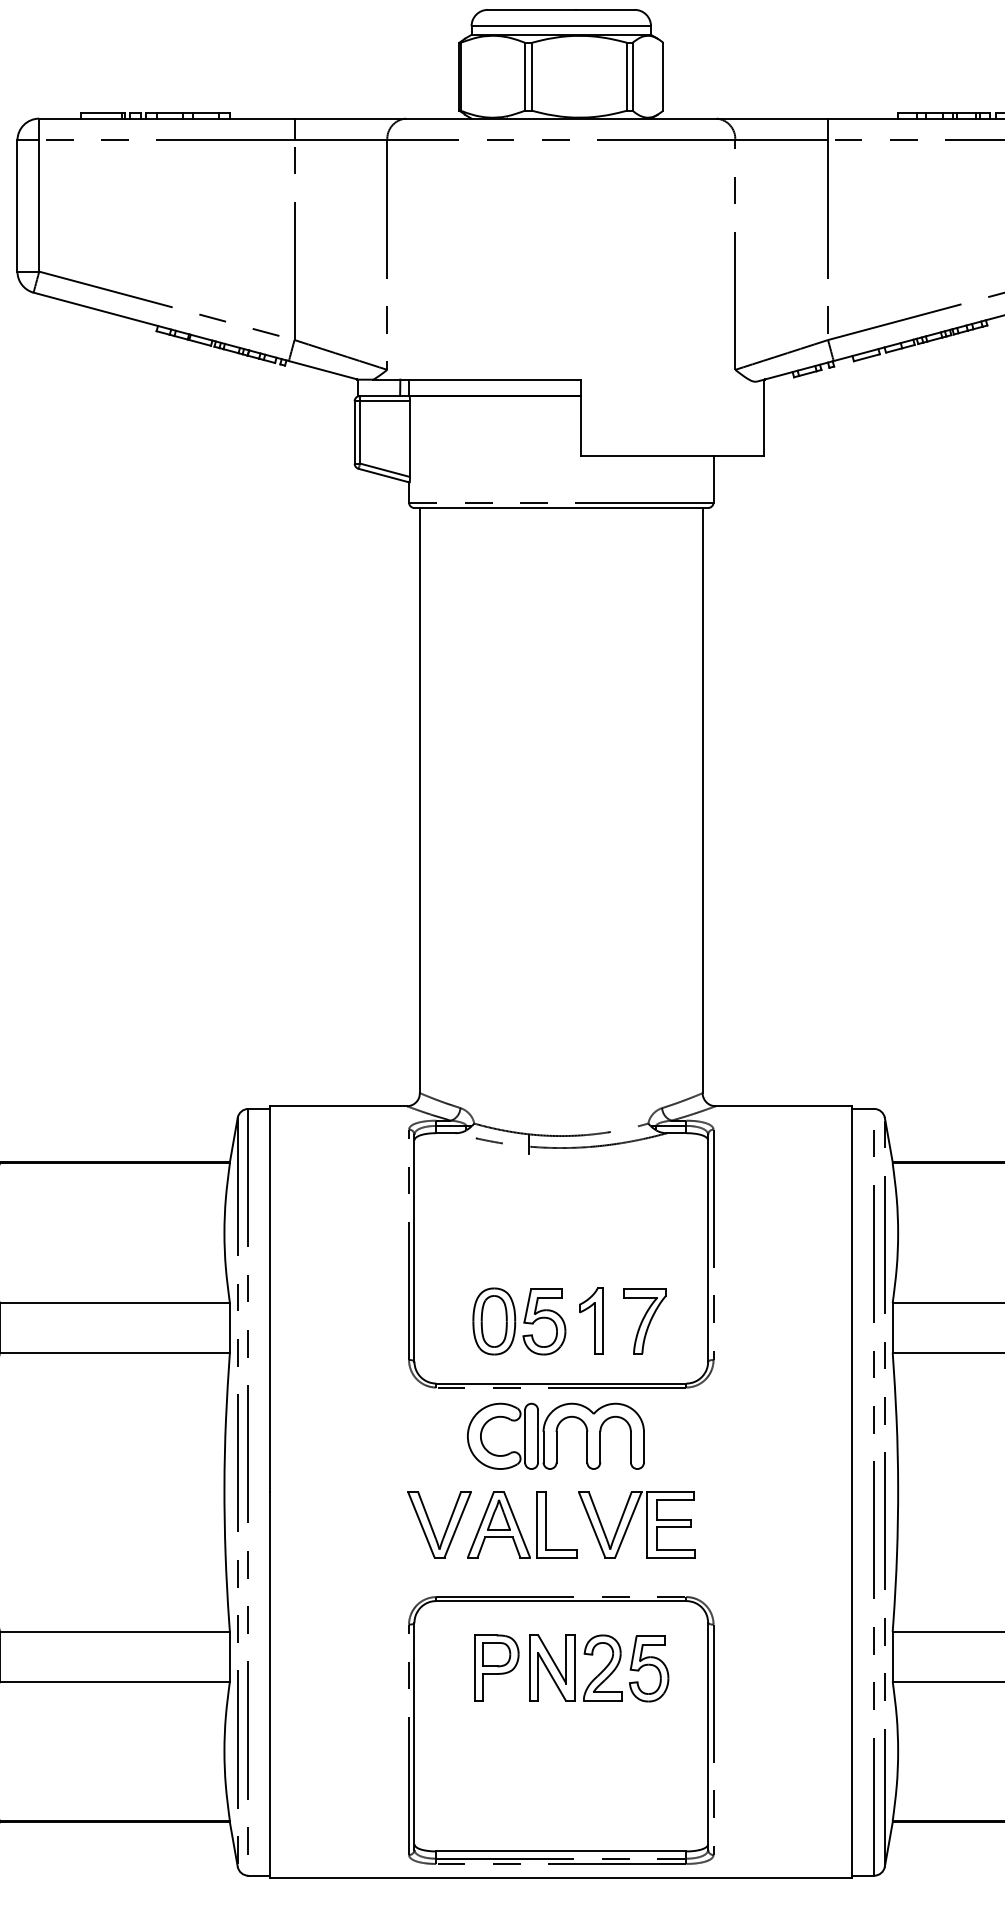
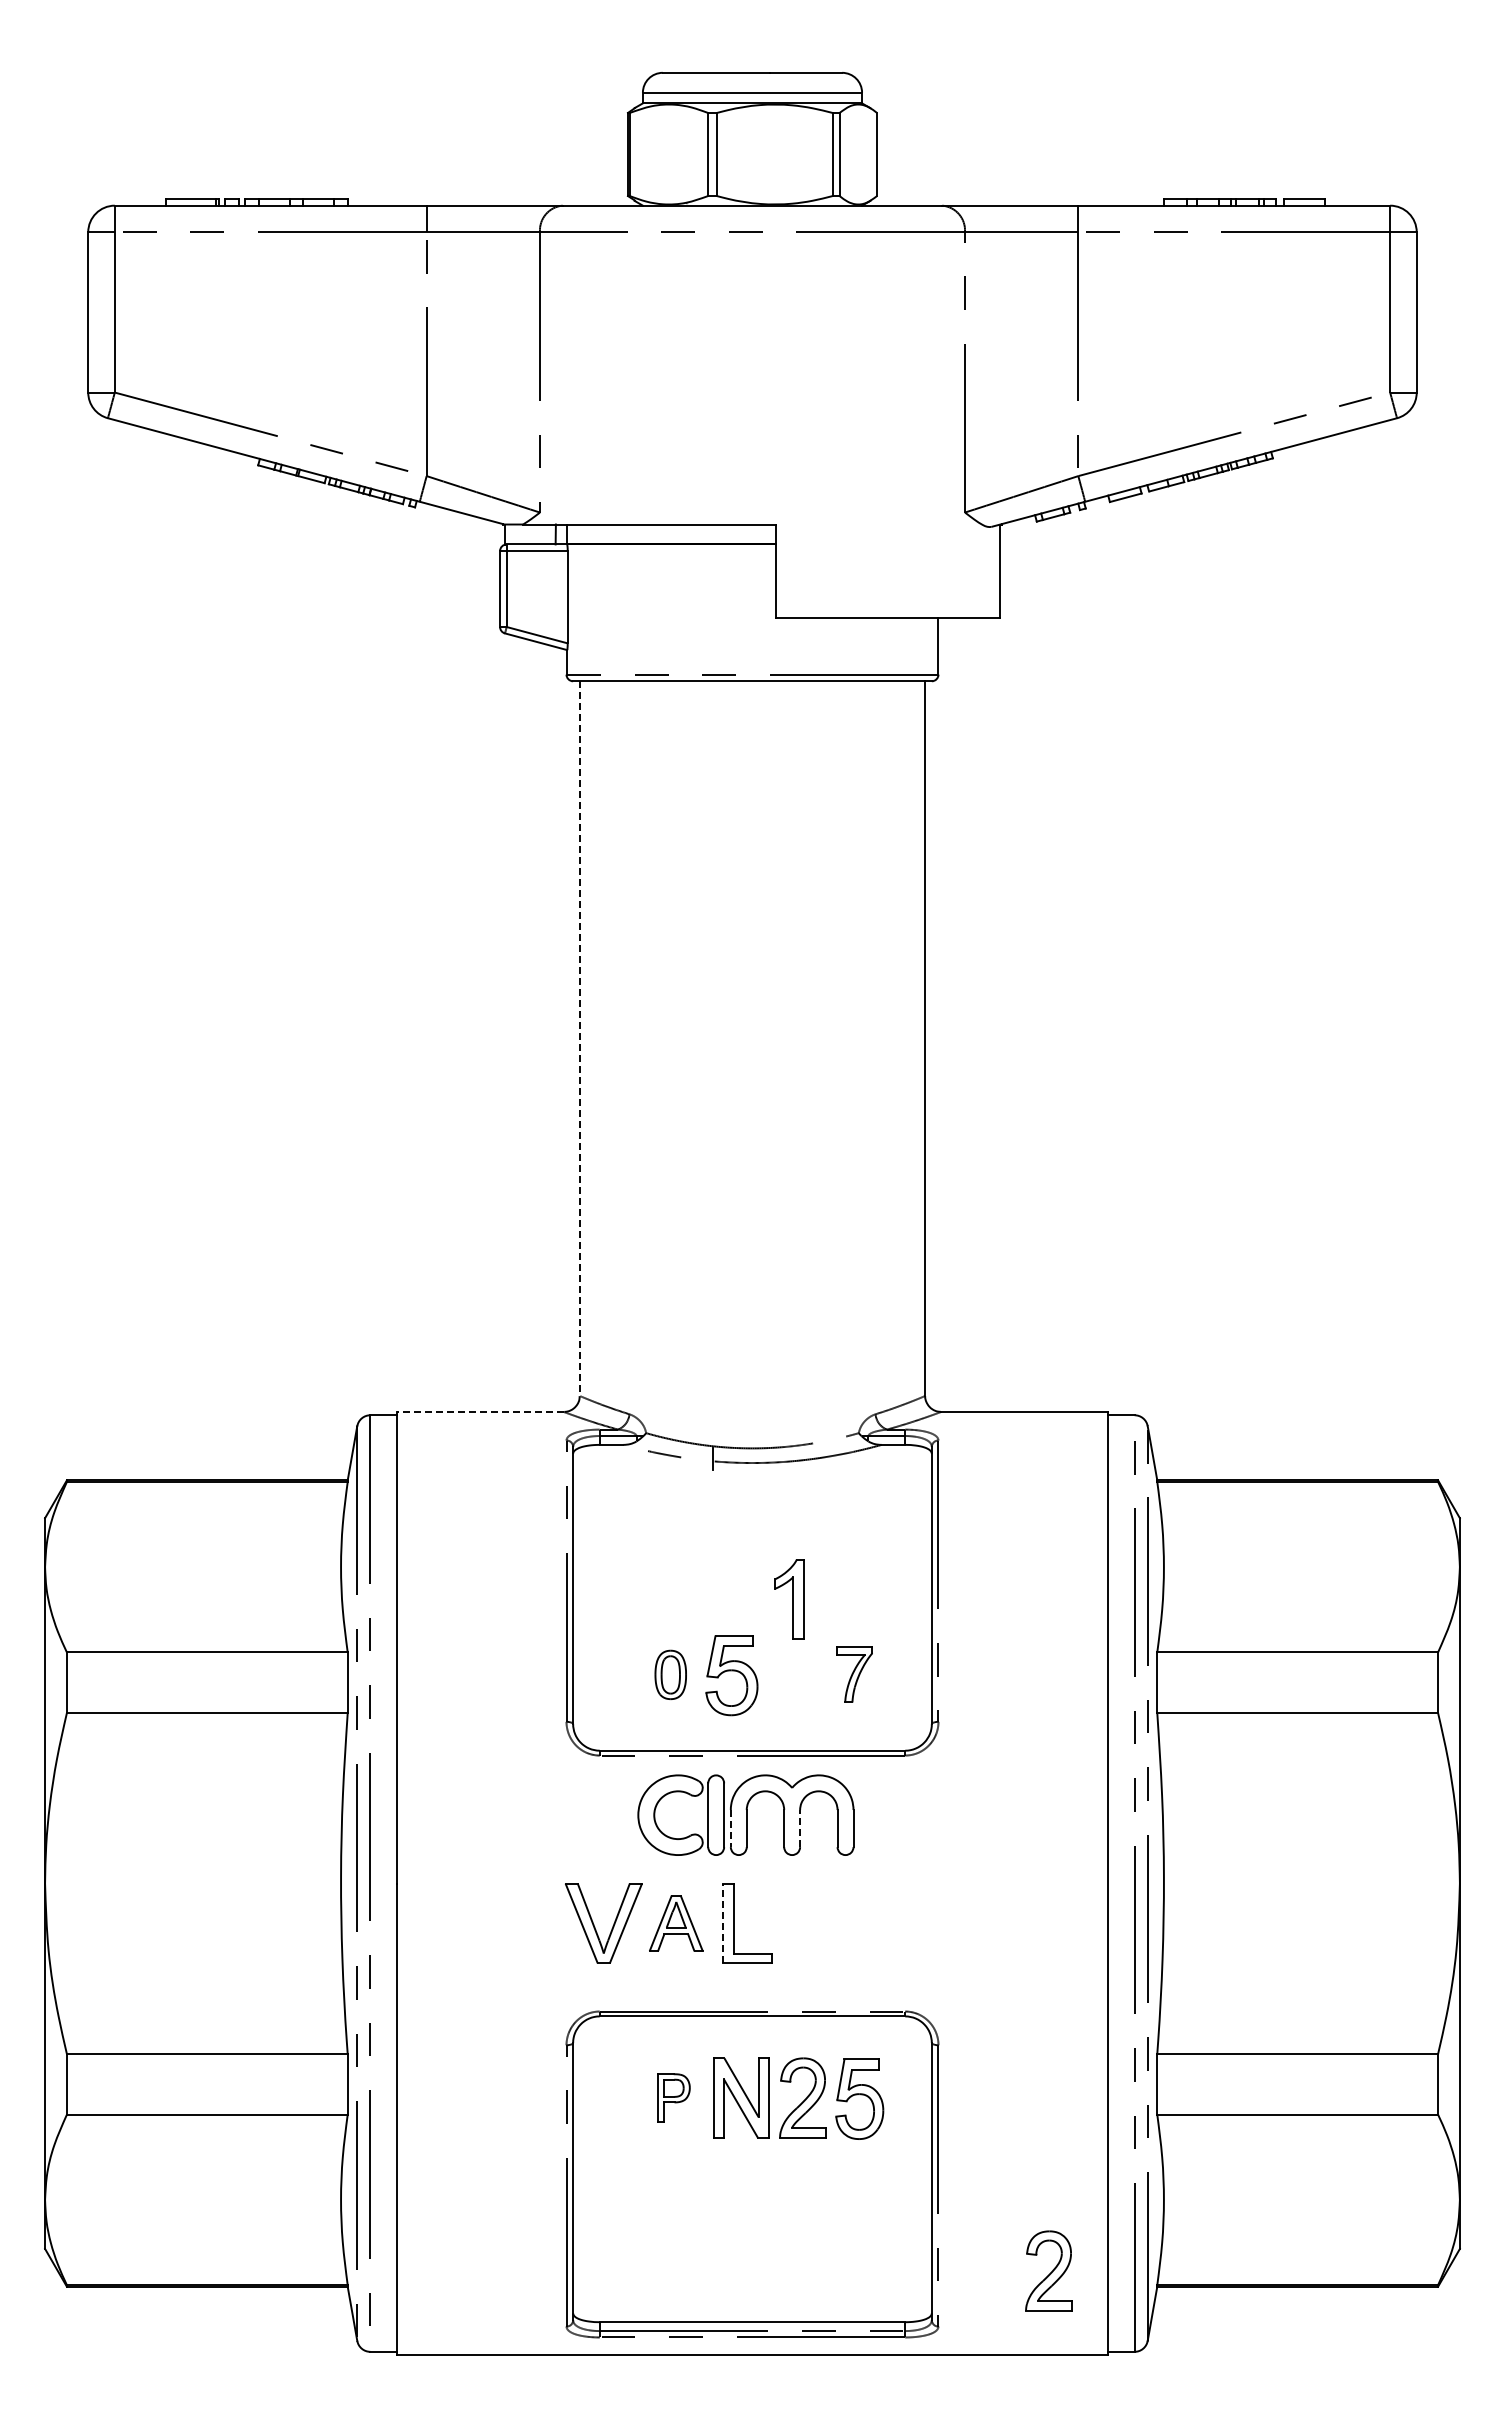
line: (419, 801) -> (579, 1039), solid -> dashed
line: (338, 1105) -> (480, 1411), solid -> dashed
part: (494, 1321) -> (670, 1674), size x0.6
part: (591, 1321) -> (789, 1599), moved
part: (644, 1321) -> (854, 1674), size x0.7
line: (543, 1447) -> (730, 1828), solid -> dashed
line: (600, 1447) -> (800, 1828), solid -> dashed
part: (630, 1523) -> (836, 1921), removed
part: (498, 1525) -> (675, 1923), size x0.7
line: (536, 1525) -> (722, 1923), solid -> dashed
part: (496, 1667) -> (673, 2097), size x0.6
part: (803, 1809) -> (1048, 2270), added

